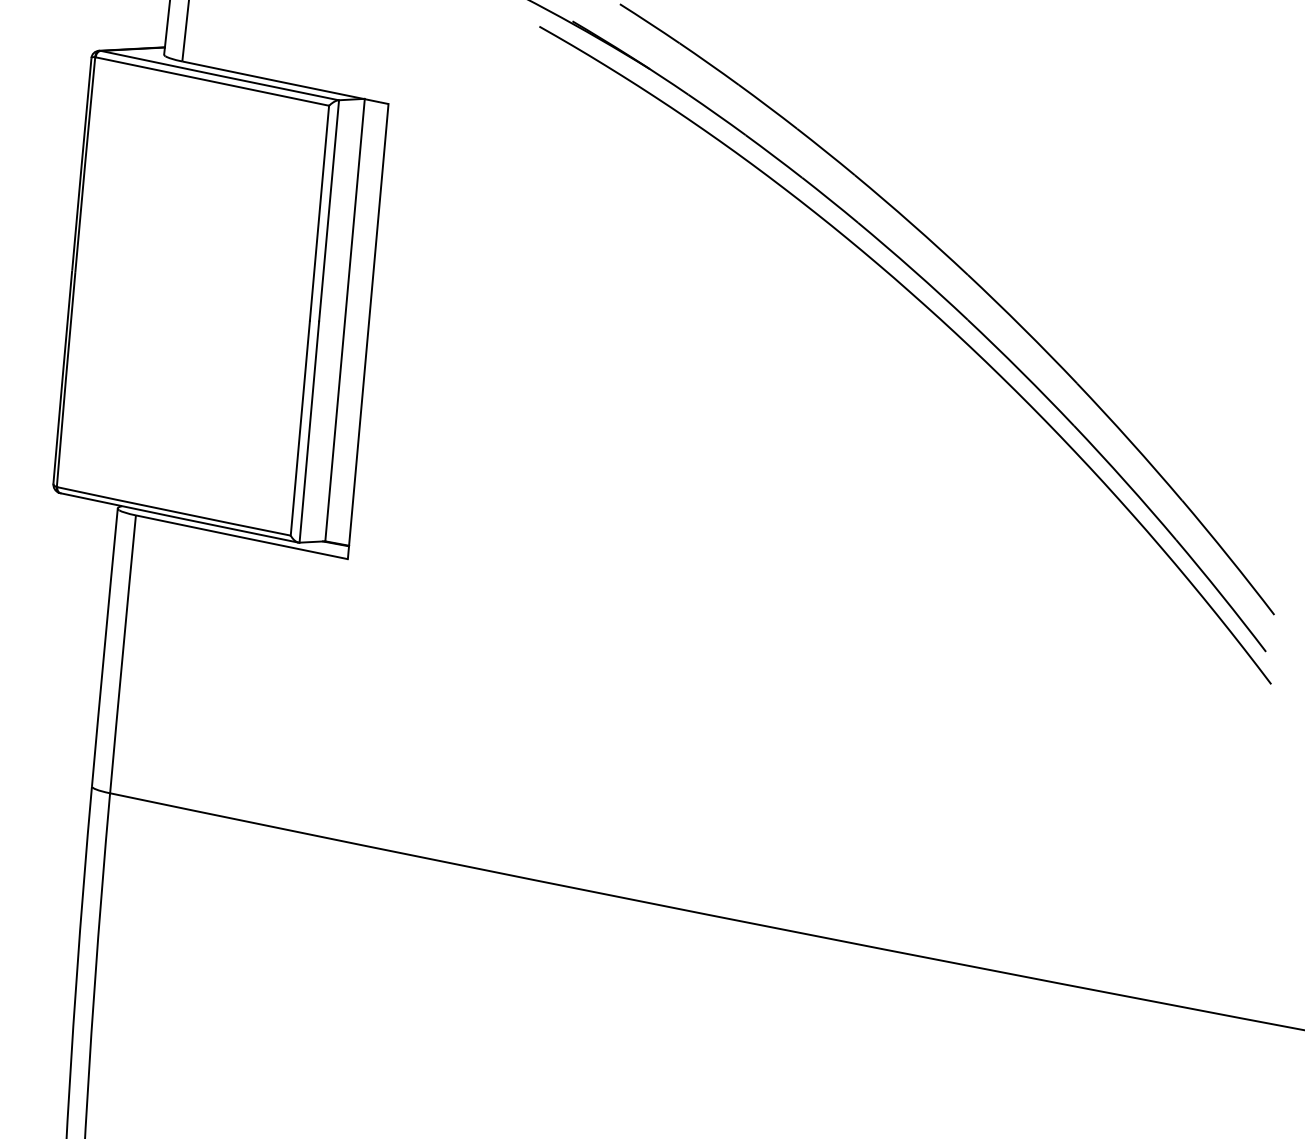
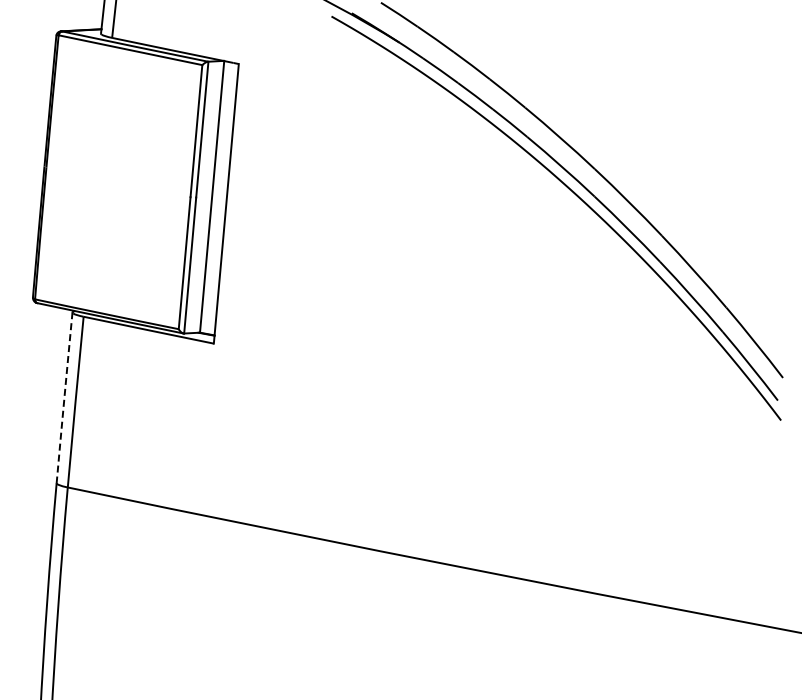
arc: (104, 646) -> (64, 397), solid -> dashed

